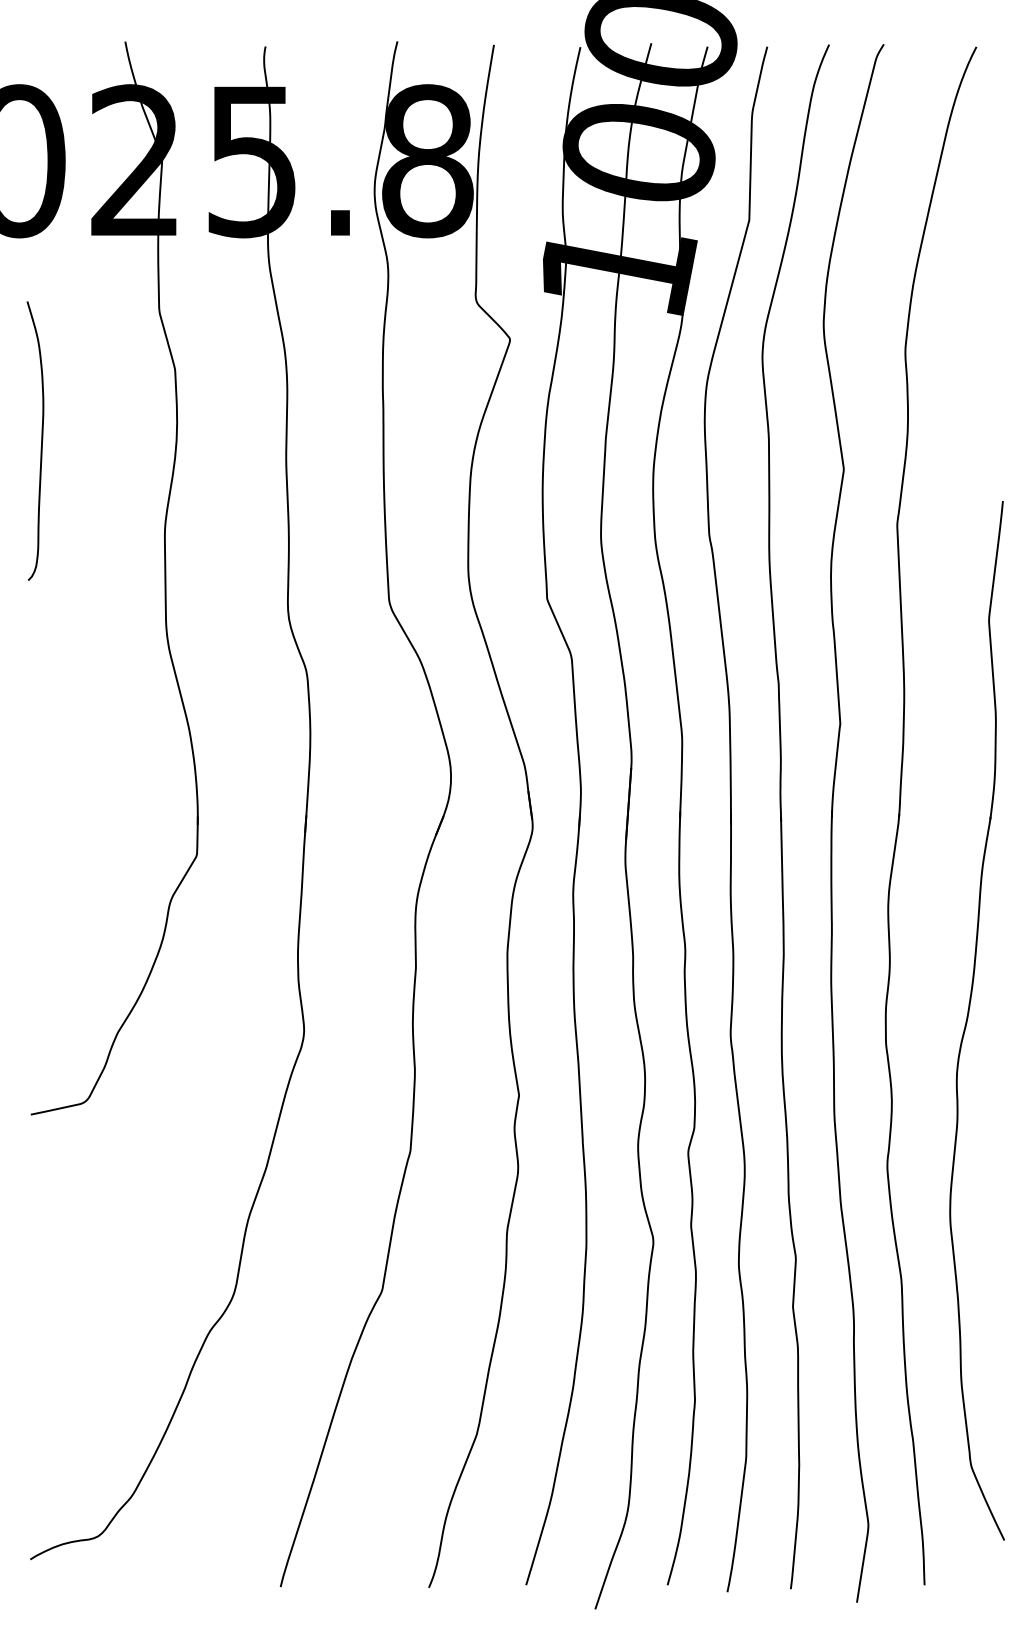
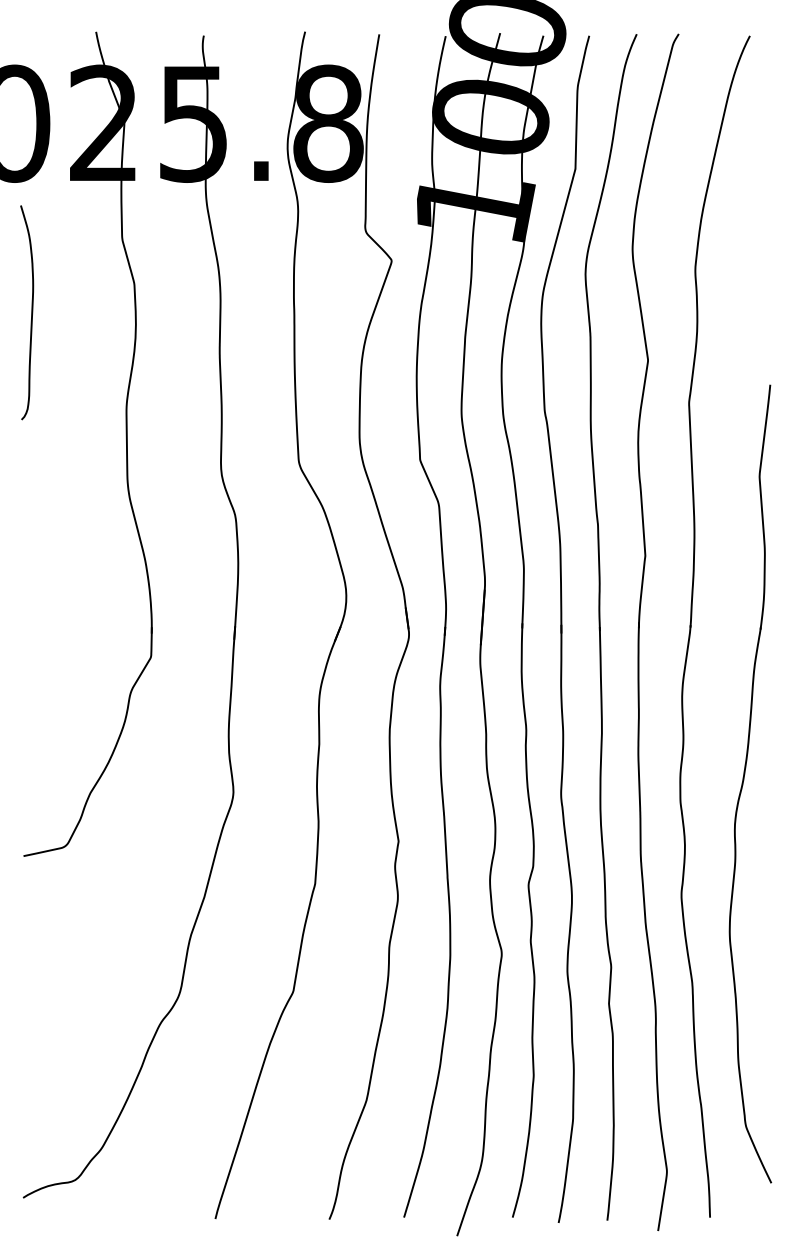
curve: (41, 440) -> (31, 312), moved

